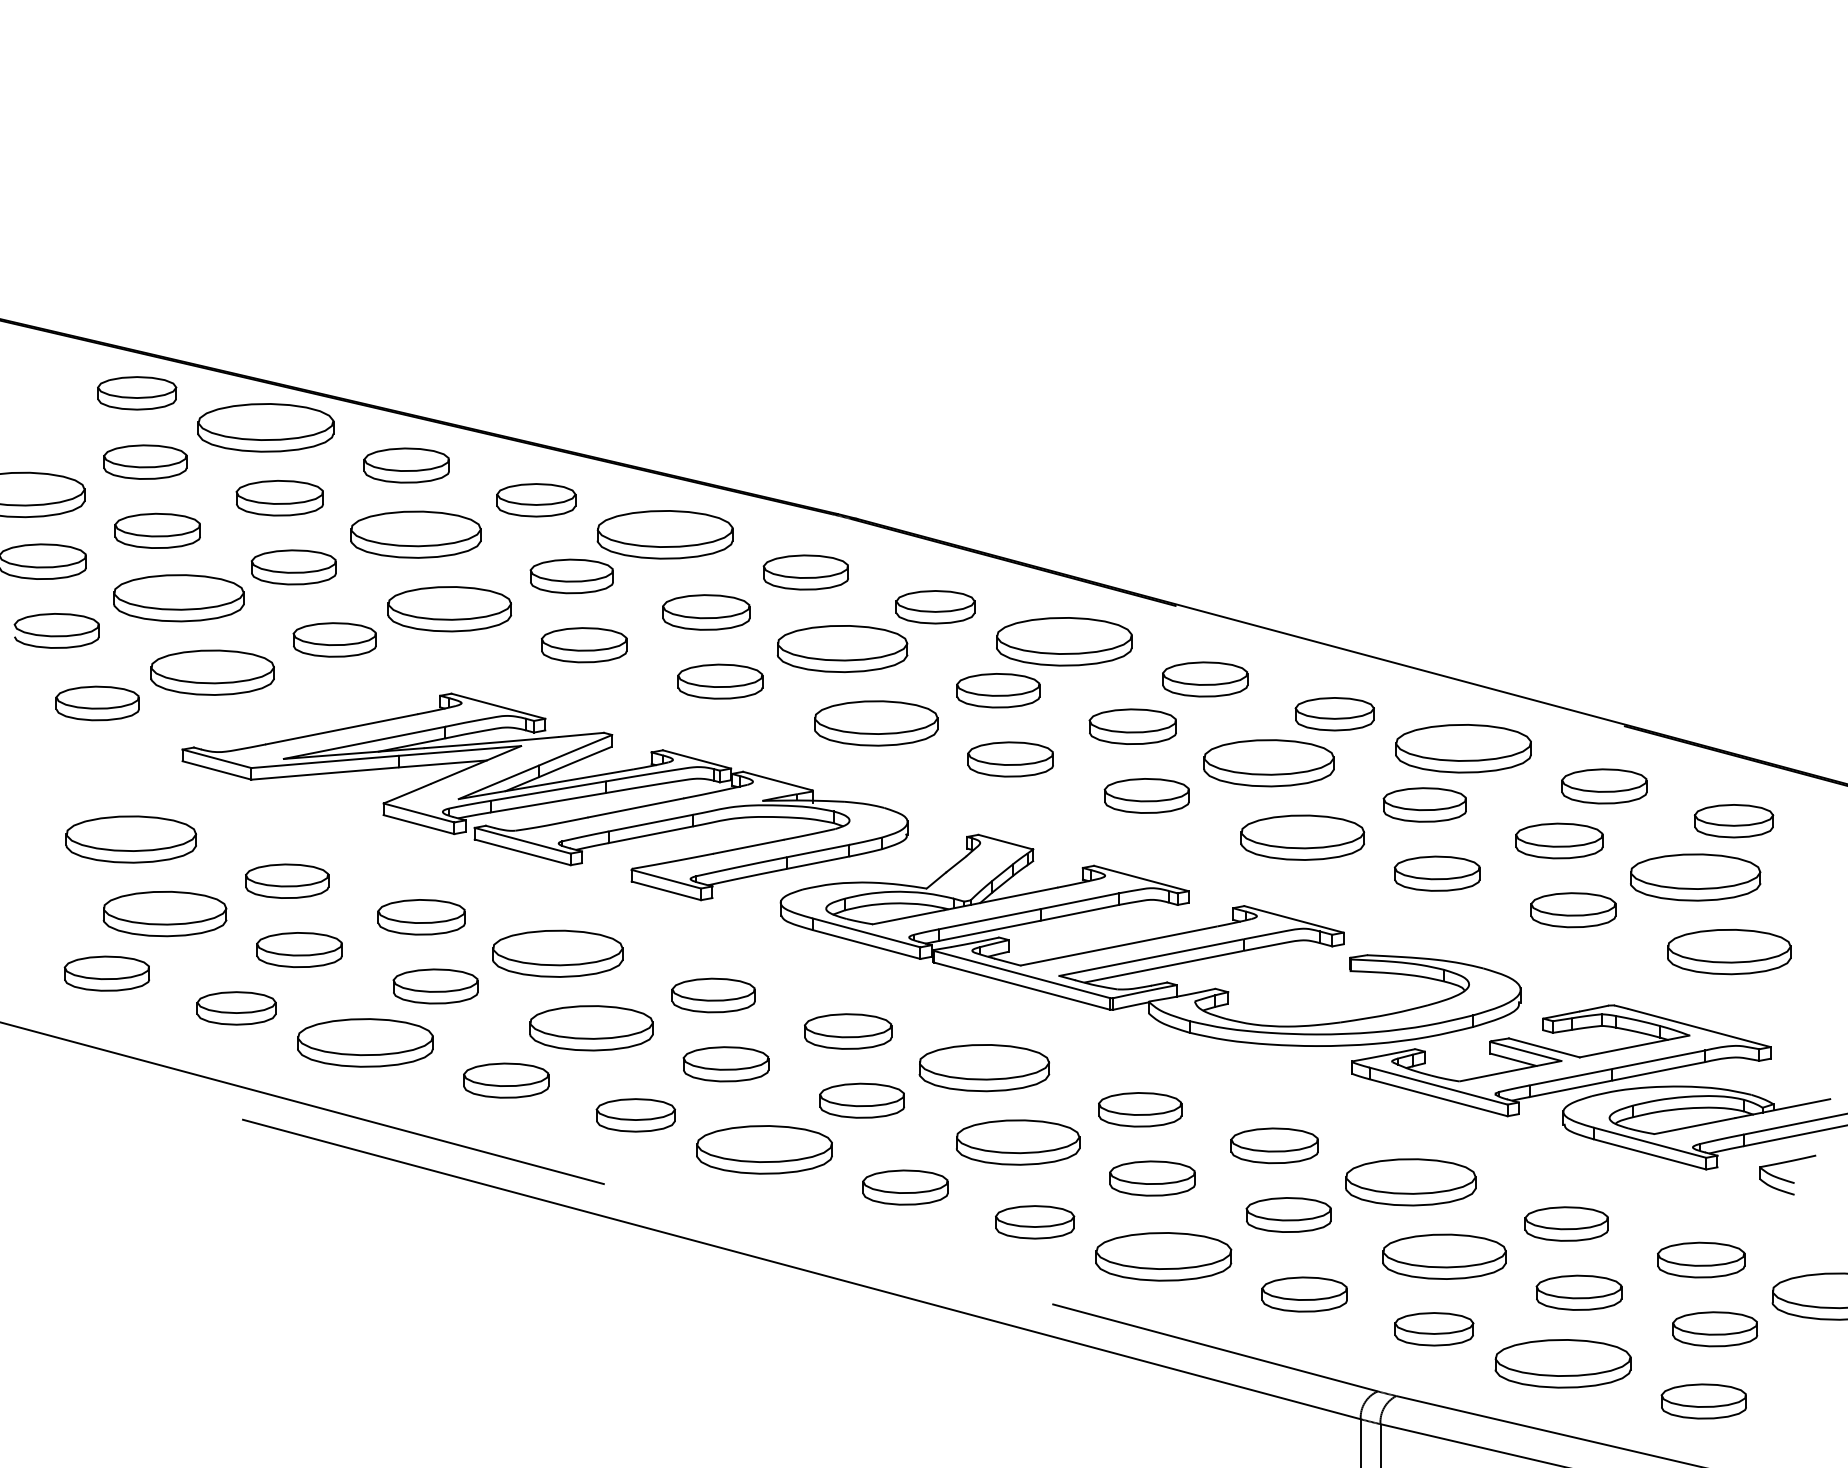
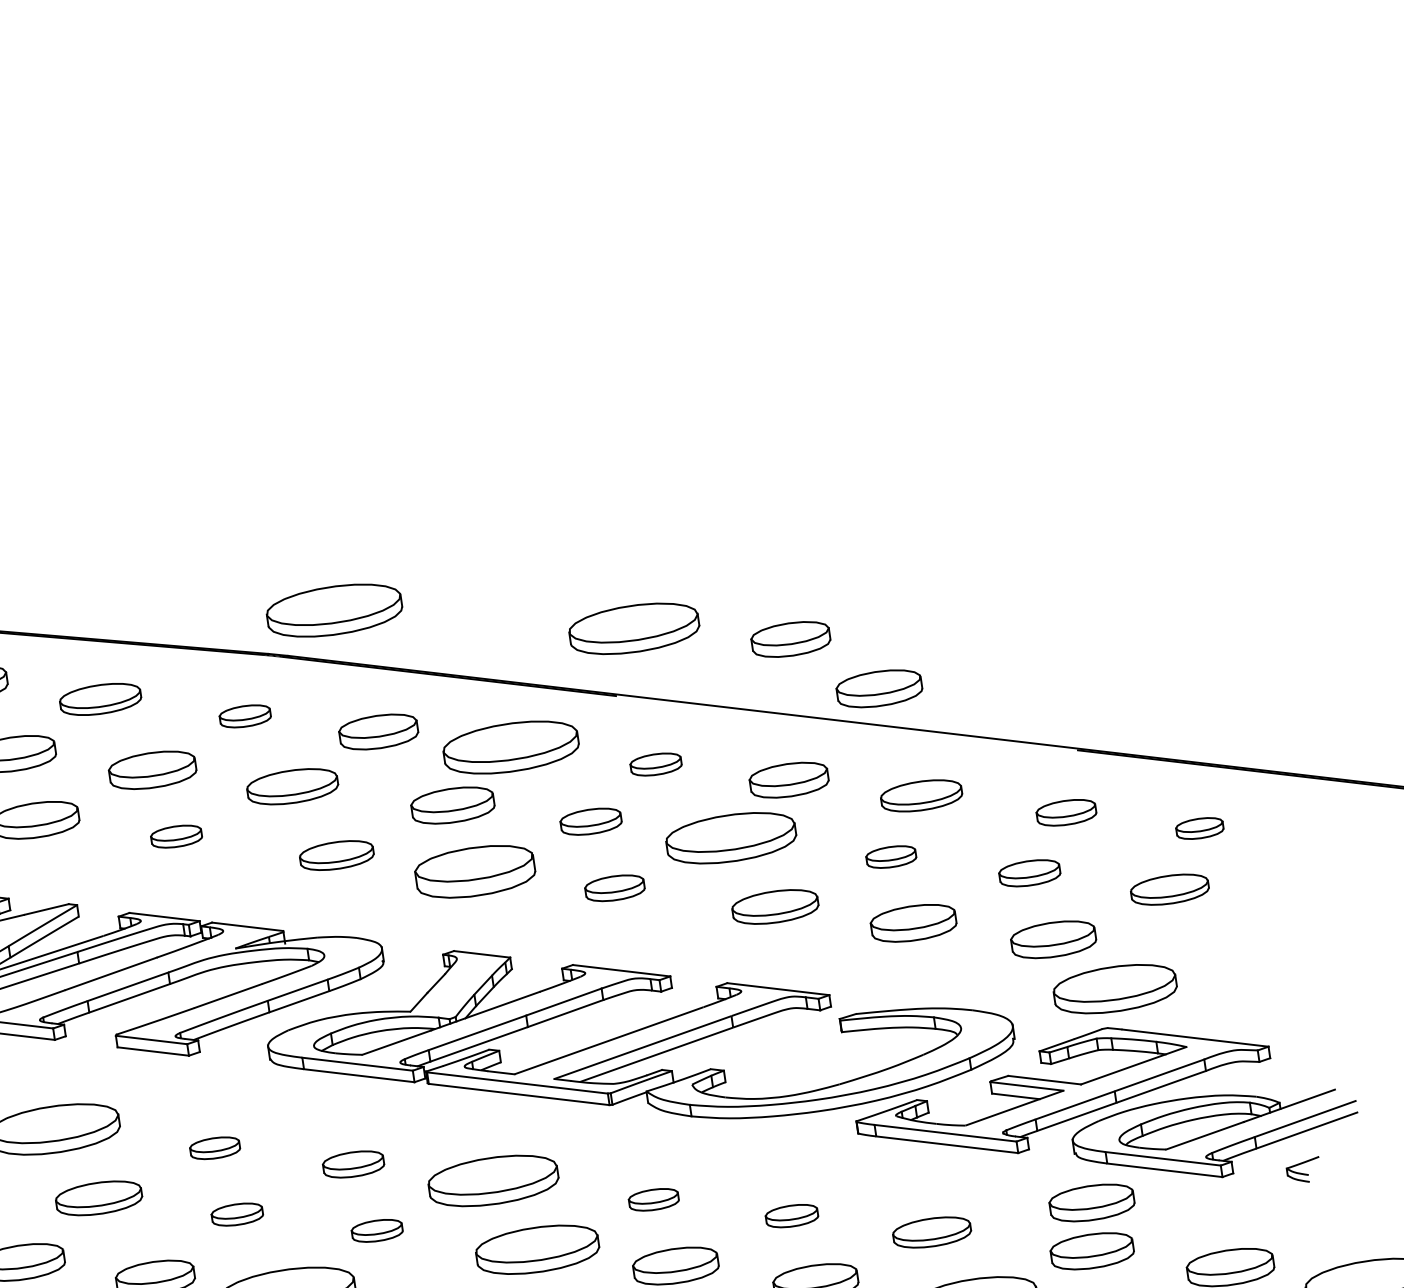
part: (909, 480) -> (334, 610), added
part: (664, 534) -> (99, 699), size x0.6
part: (1203, 542) -> (634, 629), added
part: (805, 572) -> (244, 716), size x0.6
part: (1356, 575) -> (790, 639), added
part: (1436, 636) -> (878, 688), added
part: (842, 648) -> (292, 786), size x0.7
part: (1205, 679) -> (656, 764), size x0.6
part: (720, 681) -> (176, 836), size x0.6
part: (876, 723) -> (337, 855), size x0.6
part: (1132, 726) -> (590, 821), size x0.7
part: (1463, 748) -> (921, 795), size x0.6
part: (1010, 759) -> (474, 871), size x1.4
part: (1604, 786) -> (1066, 812), size x0.7
part: (1146, 795) -> (614, 887), size x0.7
part: (1424, 804) -> (890, 856), size x0.6
part: (1734, 821) -> (1200, 828), size x0.6
part: (1302, 837) -> (775, 906), size x0.7
part: (1559, 840) -> (1029, 872), size x0.7
part: (1695, 877) -> (1169, 889), size x0.6
part: (1729, 952) -> (1115, 989), moved
part: (713, 995) -> (215, 1148), size x0.6
part: (591, 1028) -> (99, 1198), size x0.7
part: (848, 1031) -> (353, 1164), size x0.7
part: (725, 1064) -> (236, 1214), size x0.6
part: (861, 1100) -> (376, 1230), size x0.6
part: (1140, 1109) -> (653, 1199), size x0.6
part: (1274, 1145) -> (791, 1215), size x0.6
part: (1787, 1174) -> (1303, 1170), size x0.6
part: (1573, 1176) -> (1092, 1203), added
part: (1410, 1182) -> (931, 1232), size x0.6

